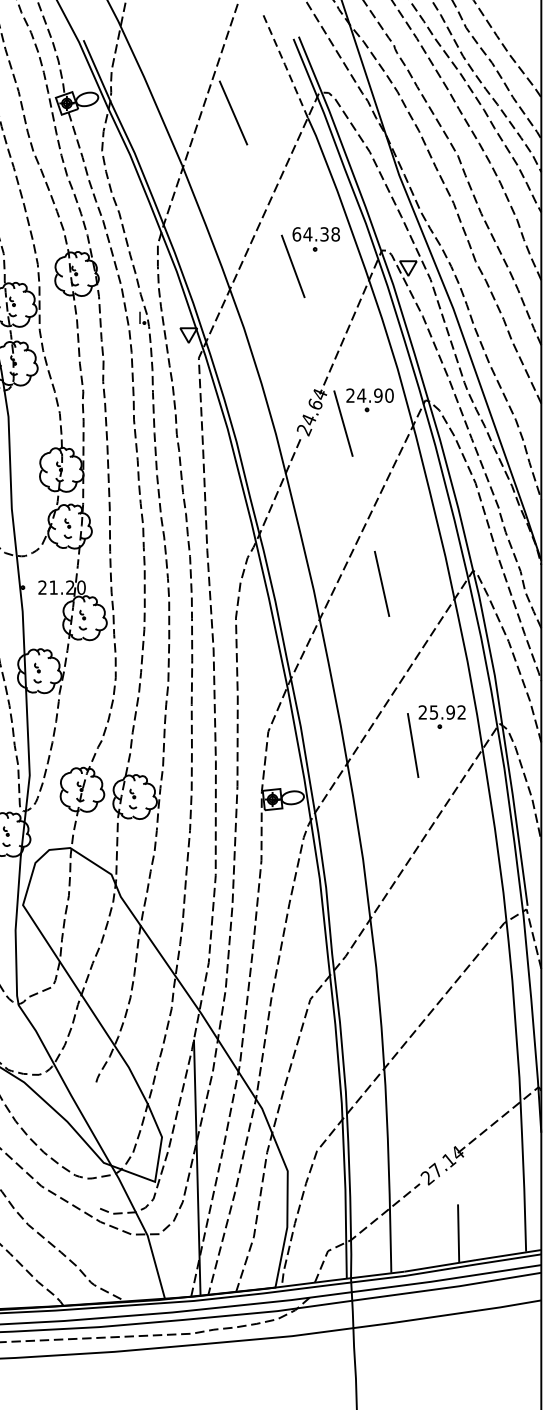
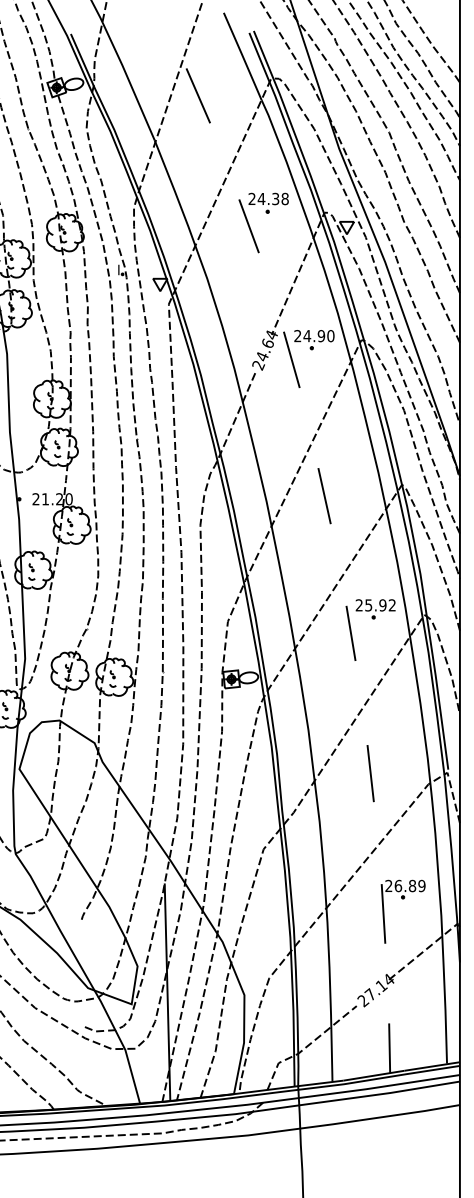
line: (285, 66) -> (242, 56), dashed -> solid
text: (296, 233) -> (251, 198), 64.38 -> 24.38
line: (436, 910) -> (370, 773), added
part: (473, 1058) -> (402, 899), added

